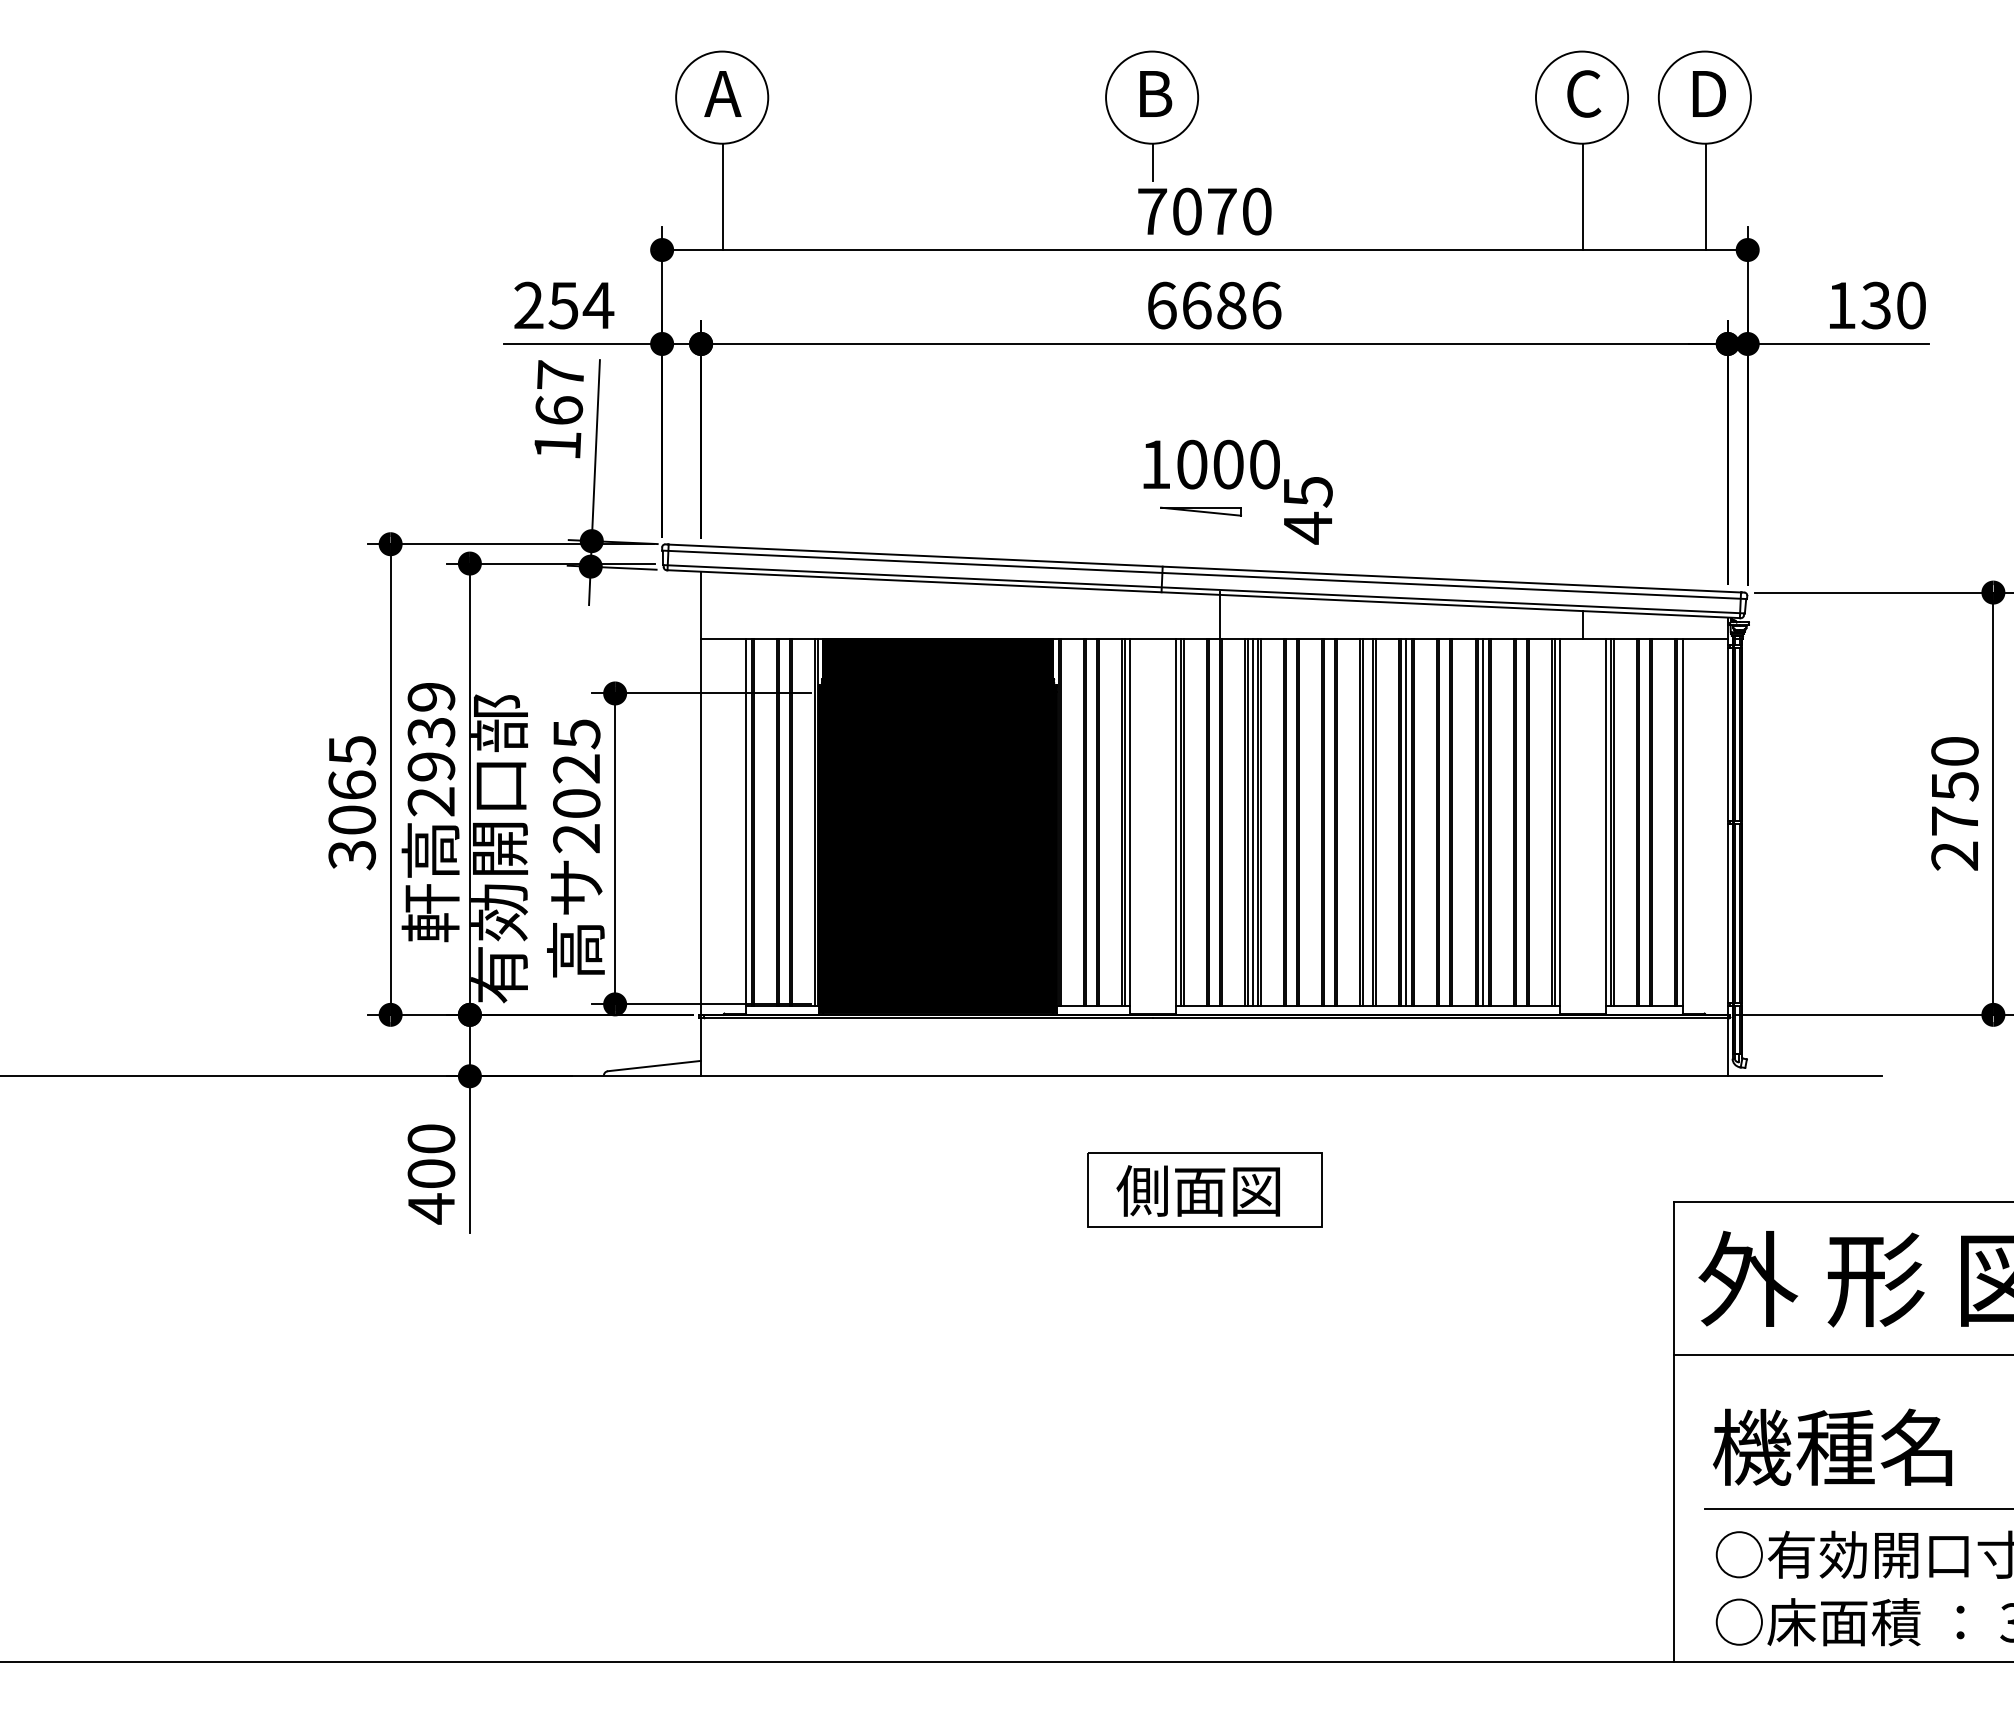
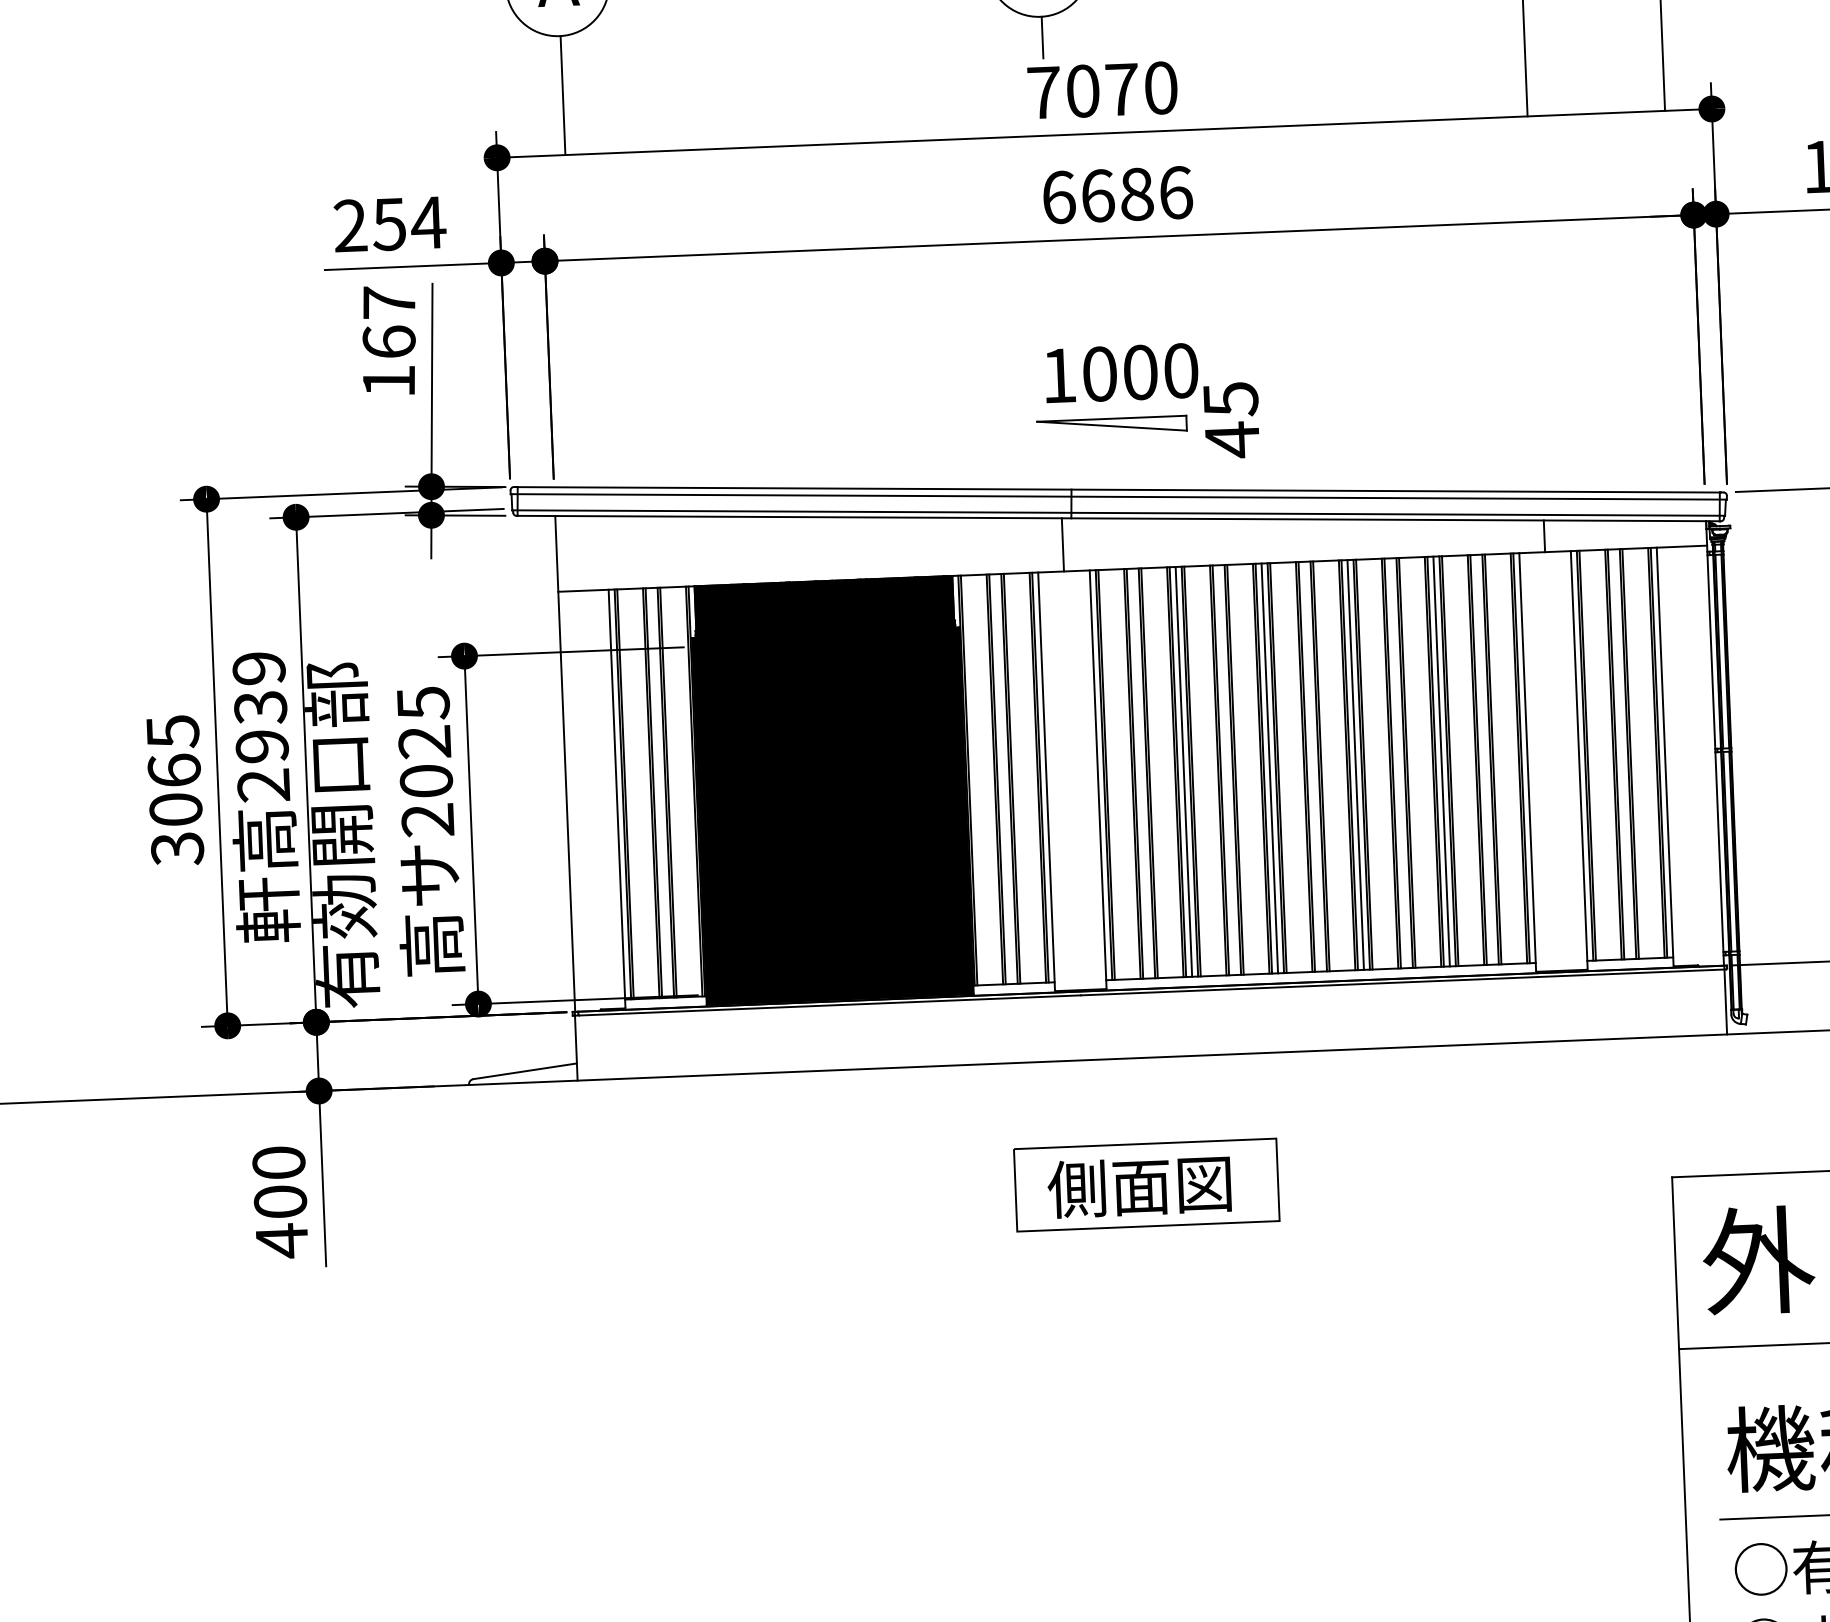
part: (1200, 511) -> (1111, 426), size x1.67
line: (1220, 615) -> (1063, 544), moved
line: (1329, 822) -> (1269, 768), added

